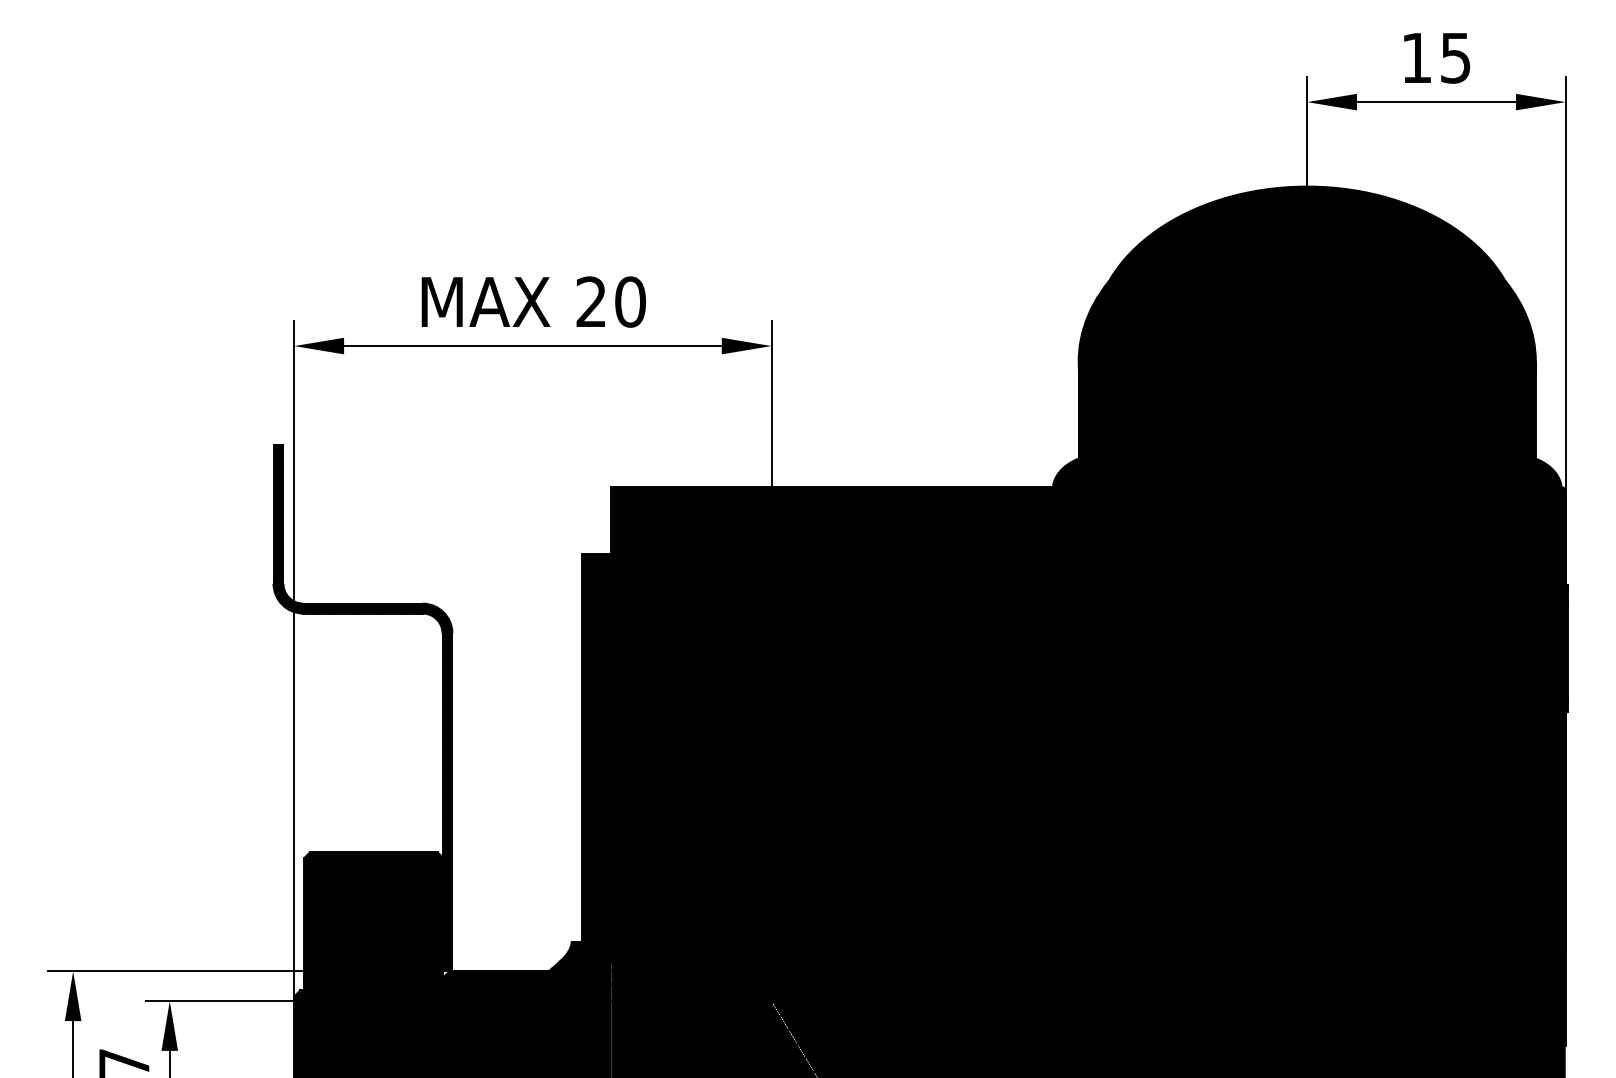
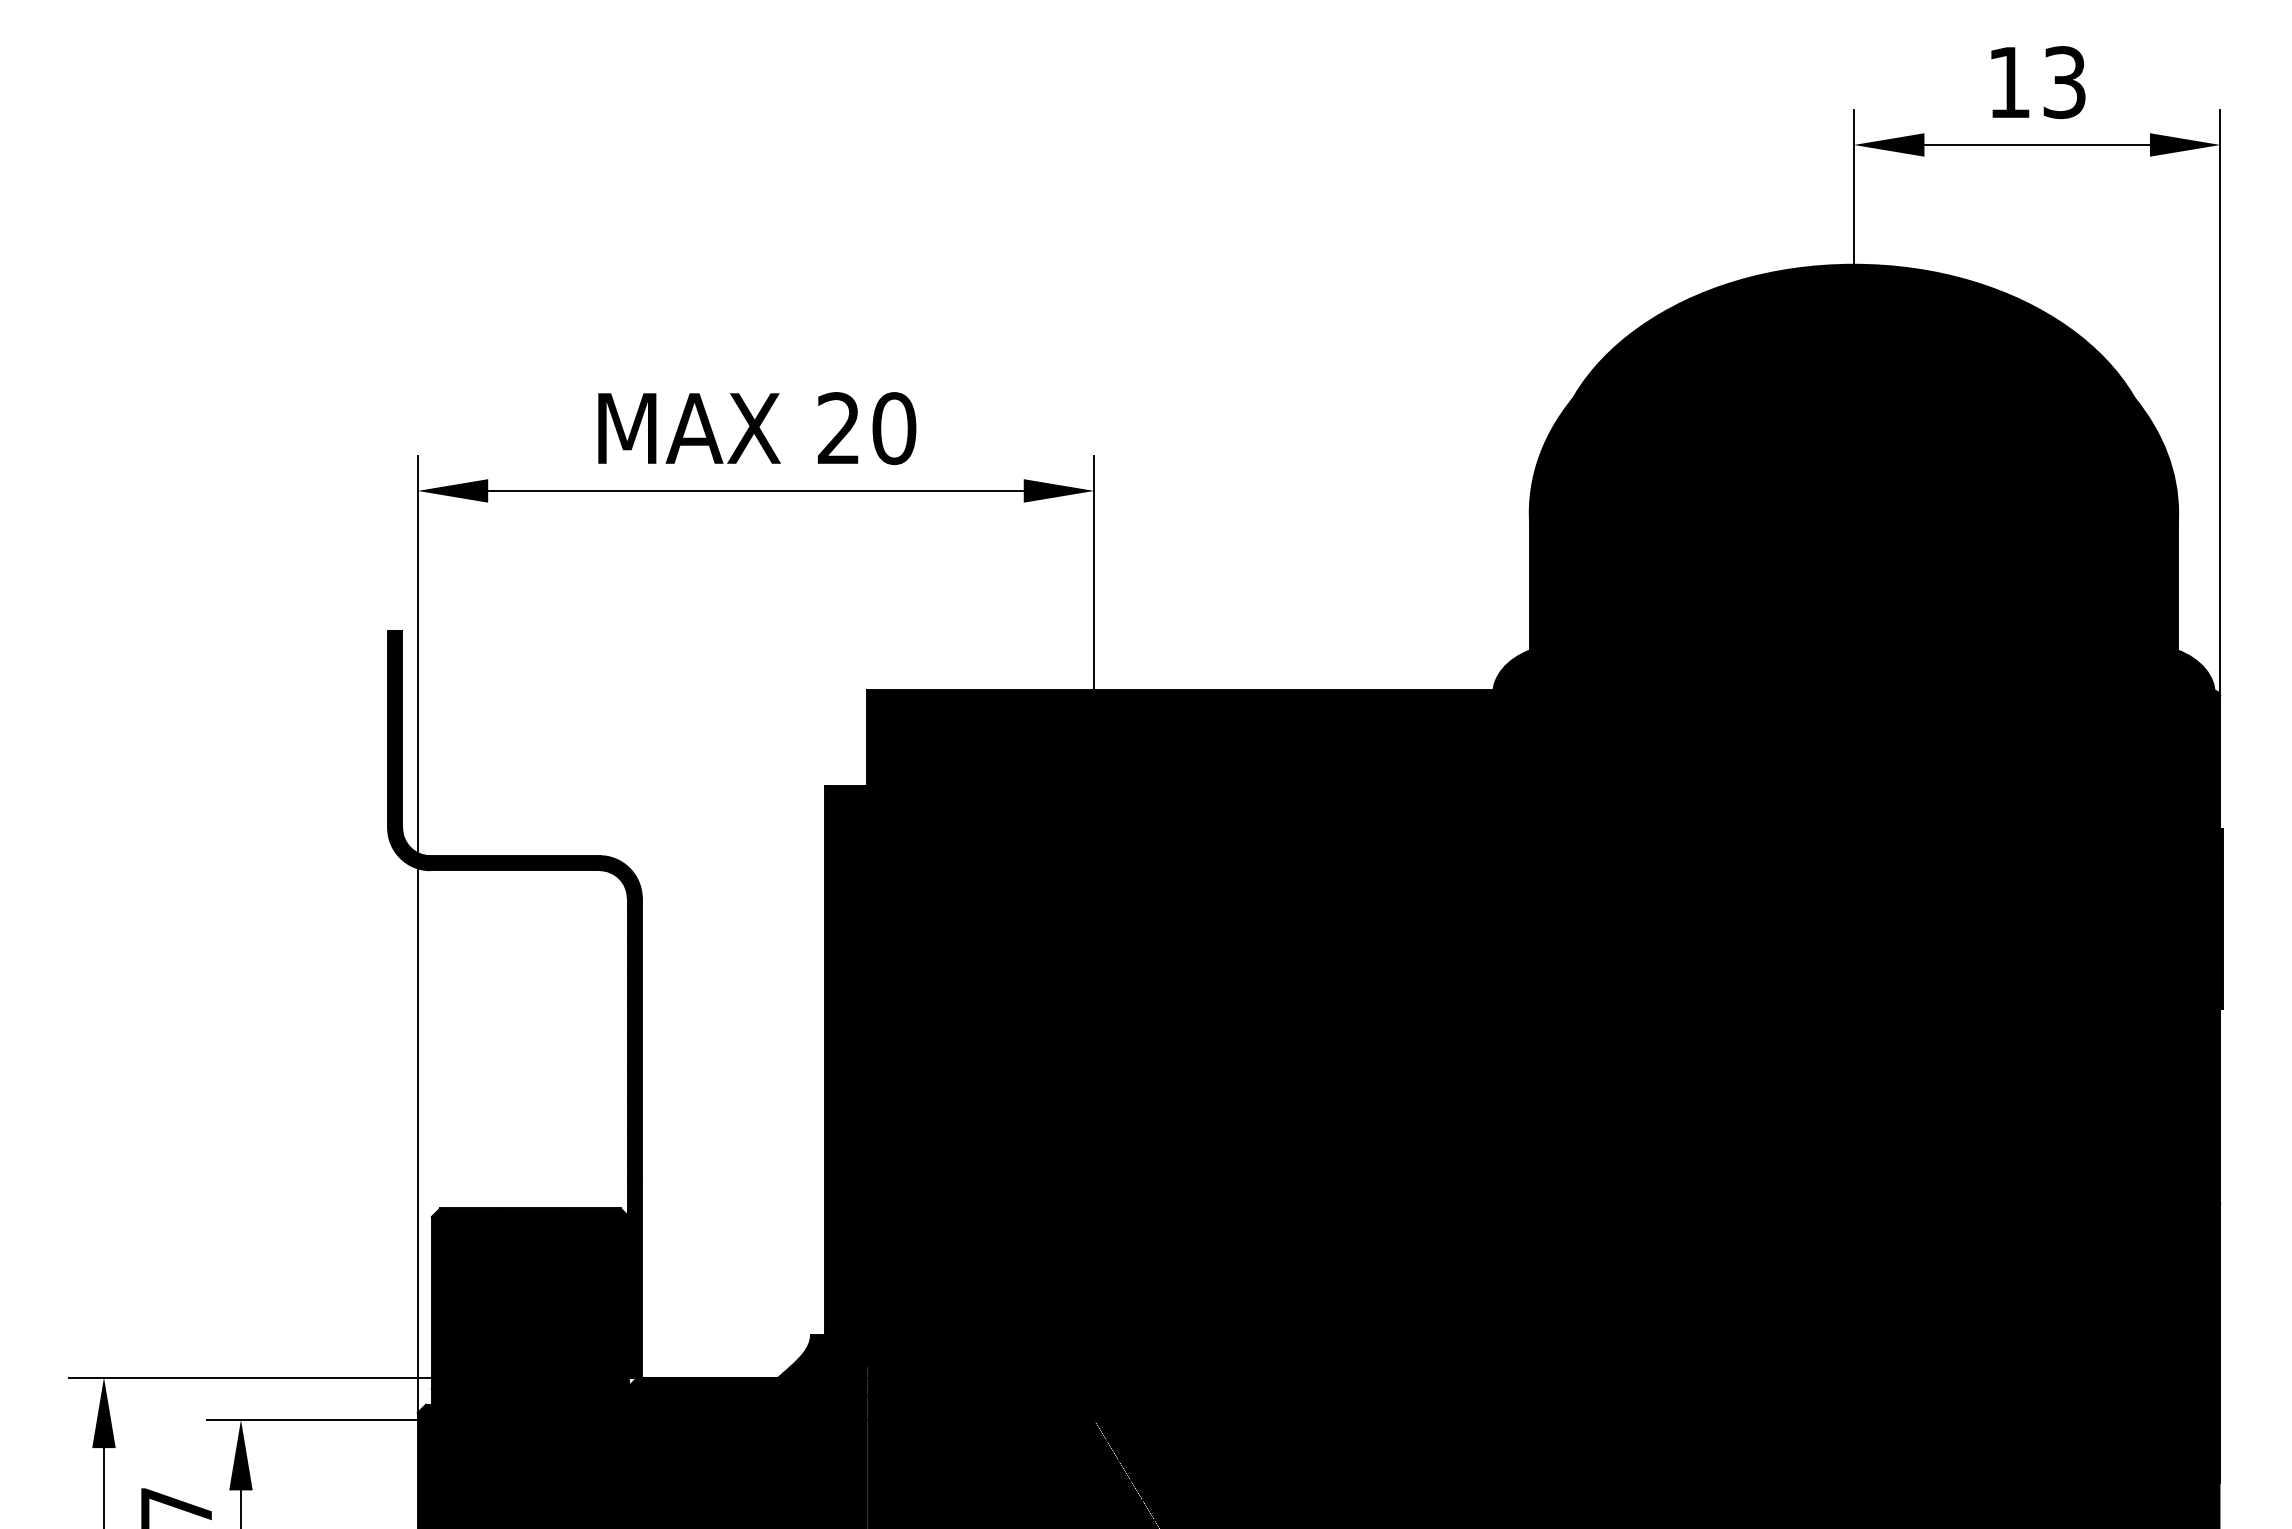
text: (1455, 58) -> (2064, 82), 15 -> 13

